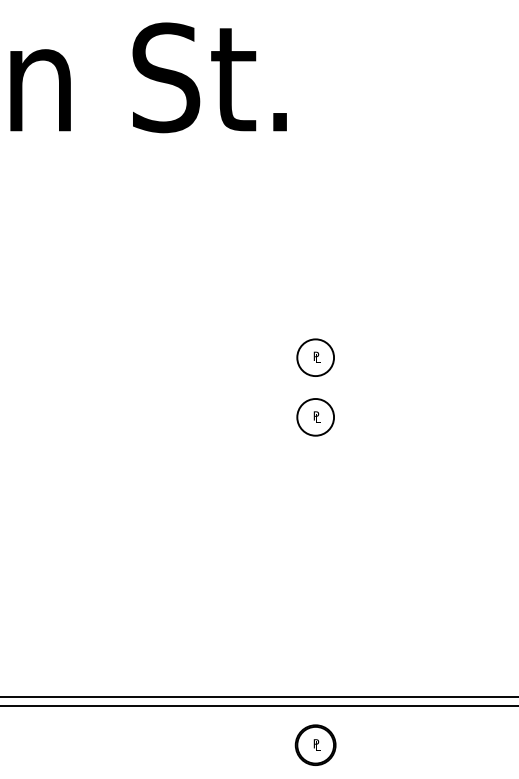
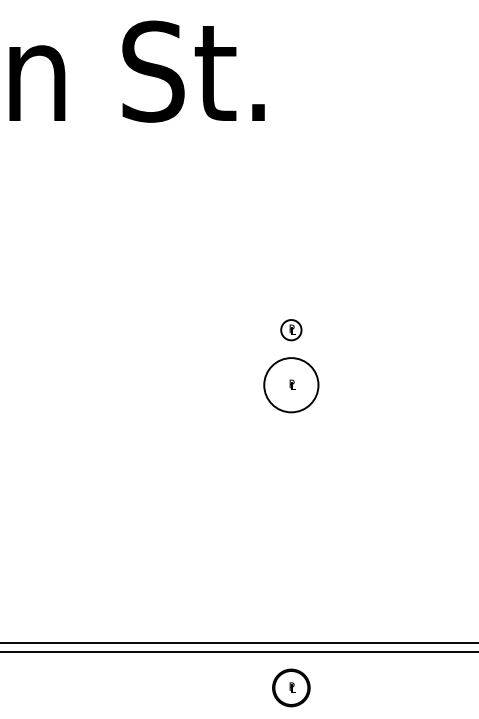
circle: (315, 357) -> (291, 329), size x0.6
circle: (315, 417) -> (291, 385), size x1.6

